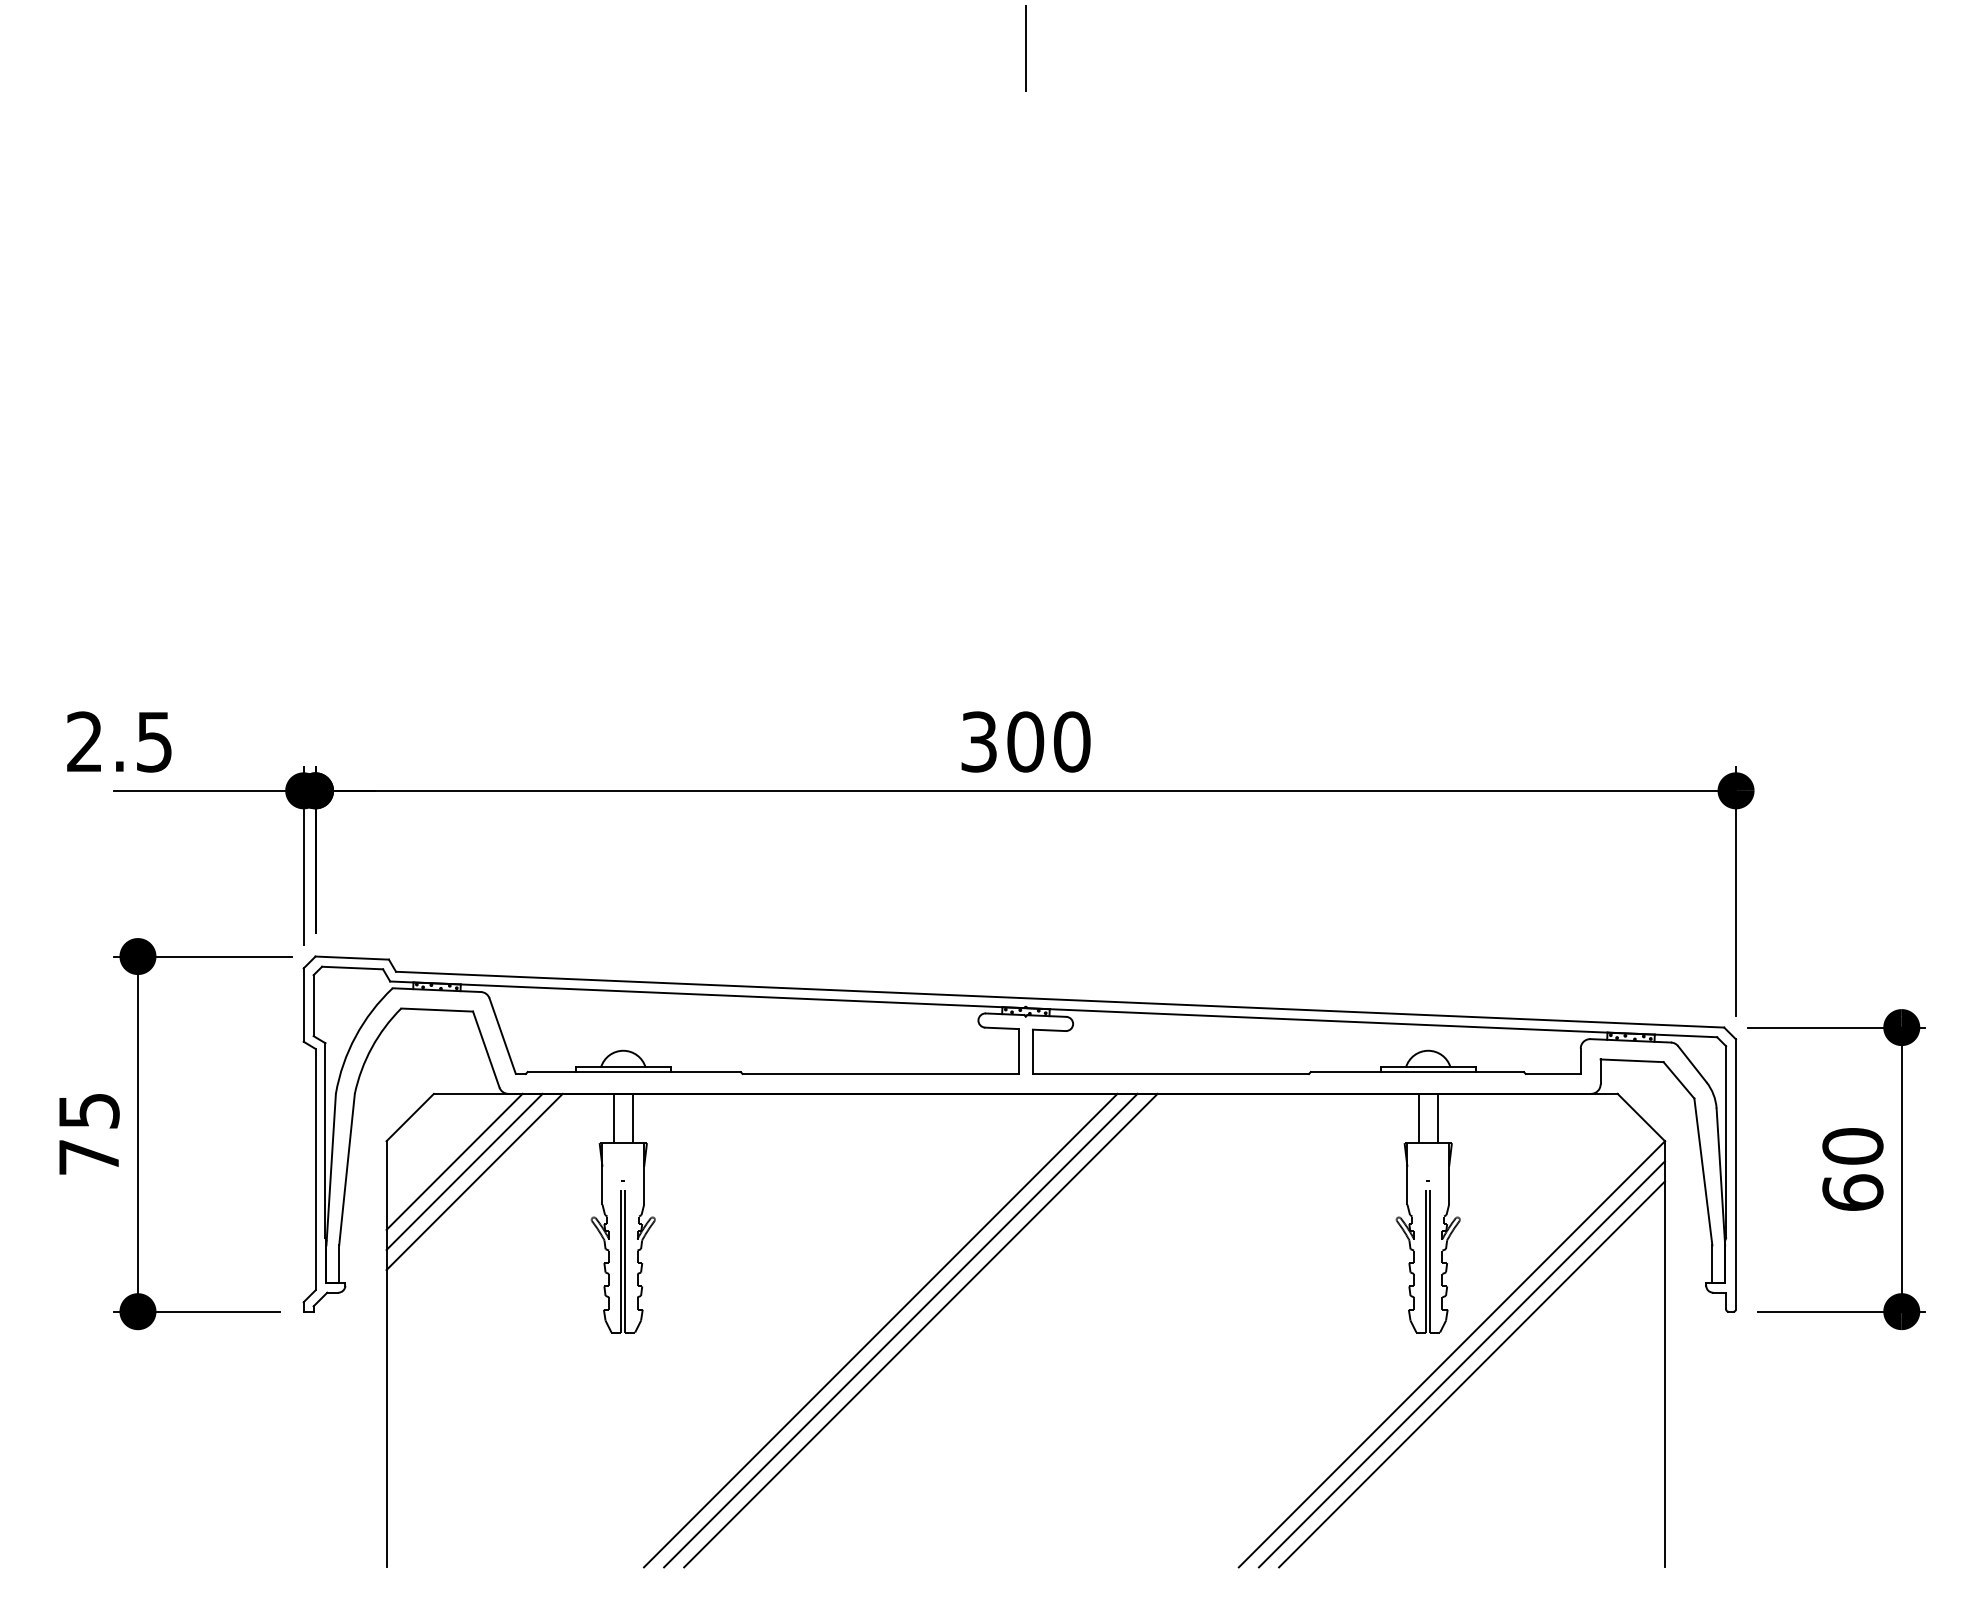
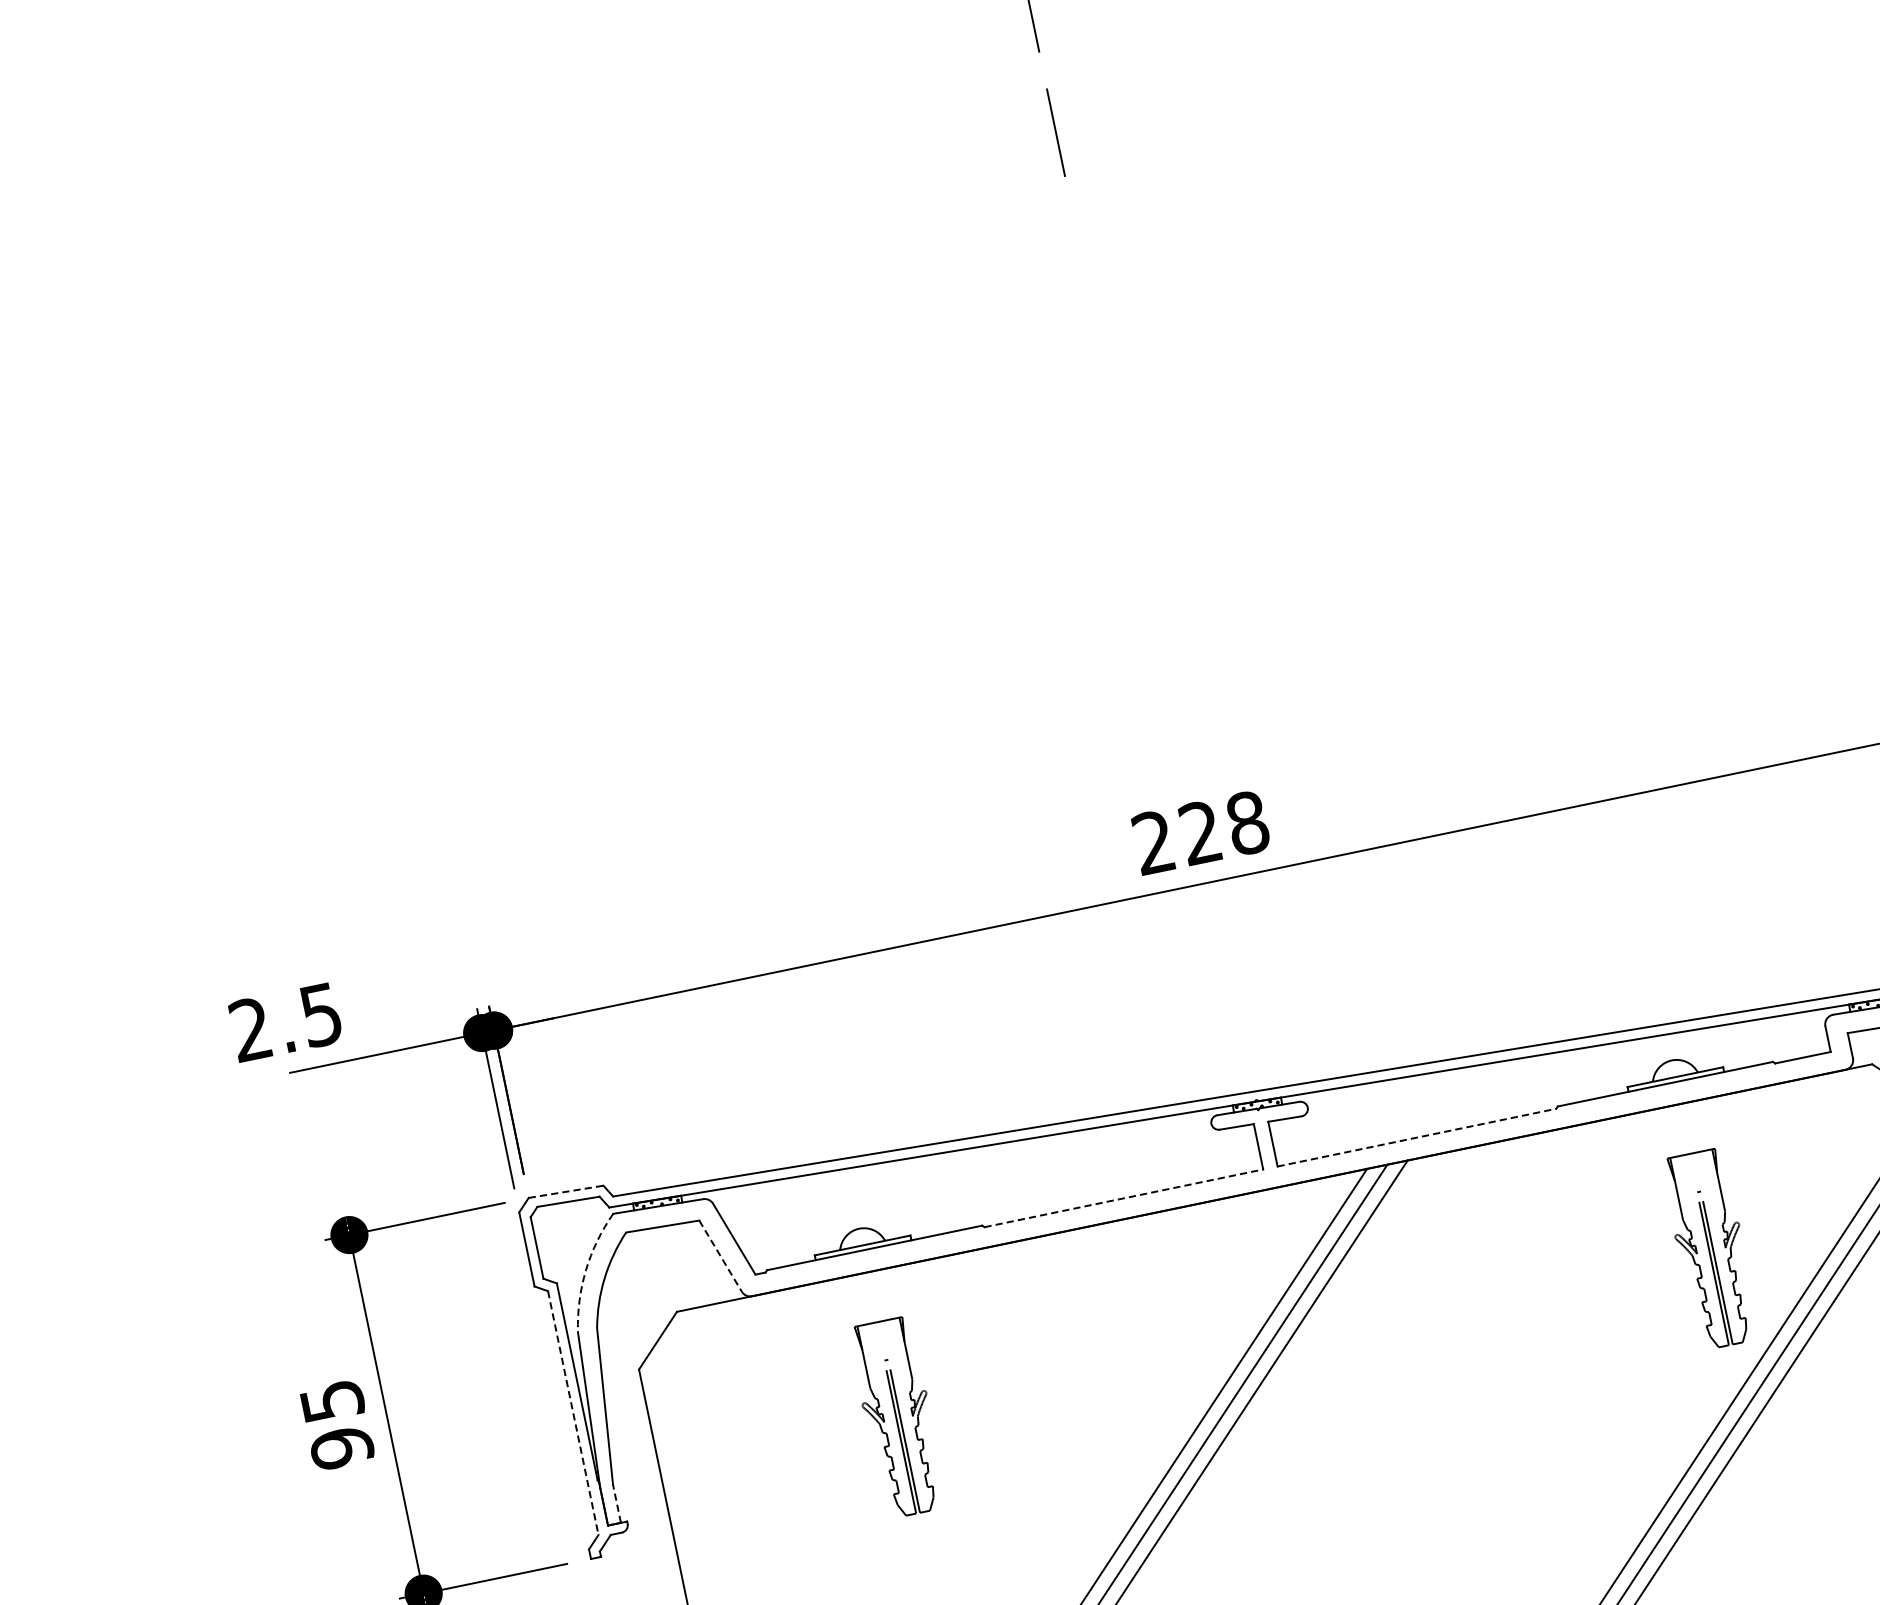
text: (1025, 741) -> (1200, 832), 300 -> 228
line: (352, 958) -> (566, 1192), solid -> dashed
arc: (355, 1036) -> (585, 1270), solid -> dashed
line: (486, 1050) -> (720, 1257), solid -> dashed
line: (881, 1073) -> (1124, 1197), solid -> dashed
line: (1171, 1073) -> (1417, 1137), solid -> dashed
line: (613, 1118) -> (863, 1299), removed
line: (632, 1118) -> (882, 1295), removed
line: (1418, 1118) -> (1676, 1130), removed
line: (1437, 1118) -> (1695, 1126), removed
text: (88, 1157) -> (341, 1448), 75 -> 95
line: (454, 1161) -> (711, 1375), removed
line: (315, 1169) -> (573, 1412), solid -> dashed
line: (464, 1171) -> (724, 1383), removed
line: (474, 1181) -> (736, 1391), removed
line: (339, 1264) -> (617, 1503), solid -> dashed

